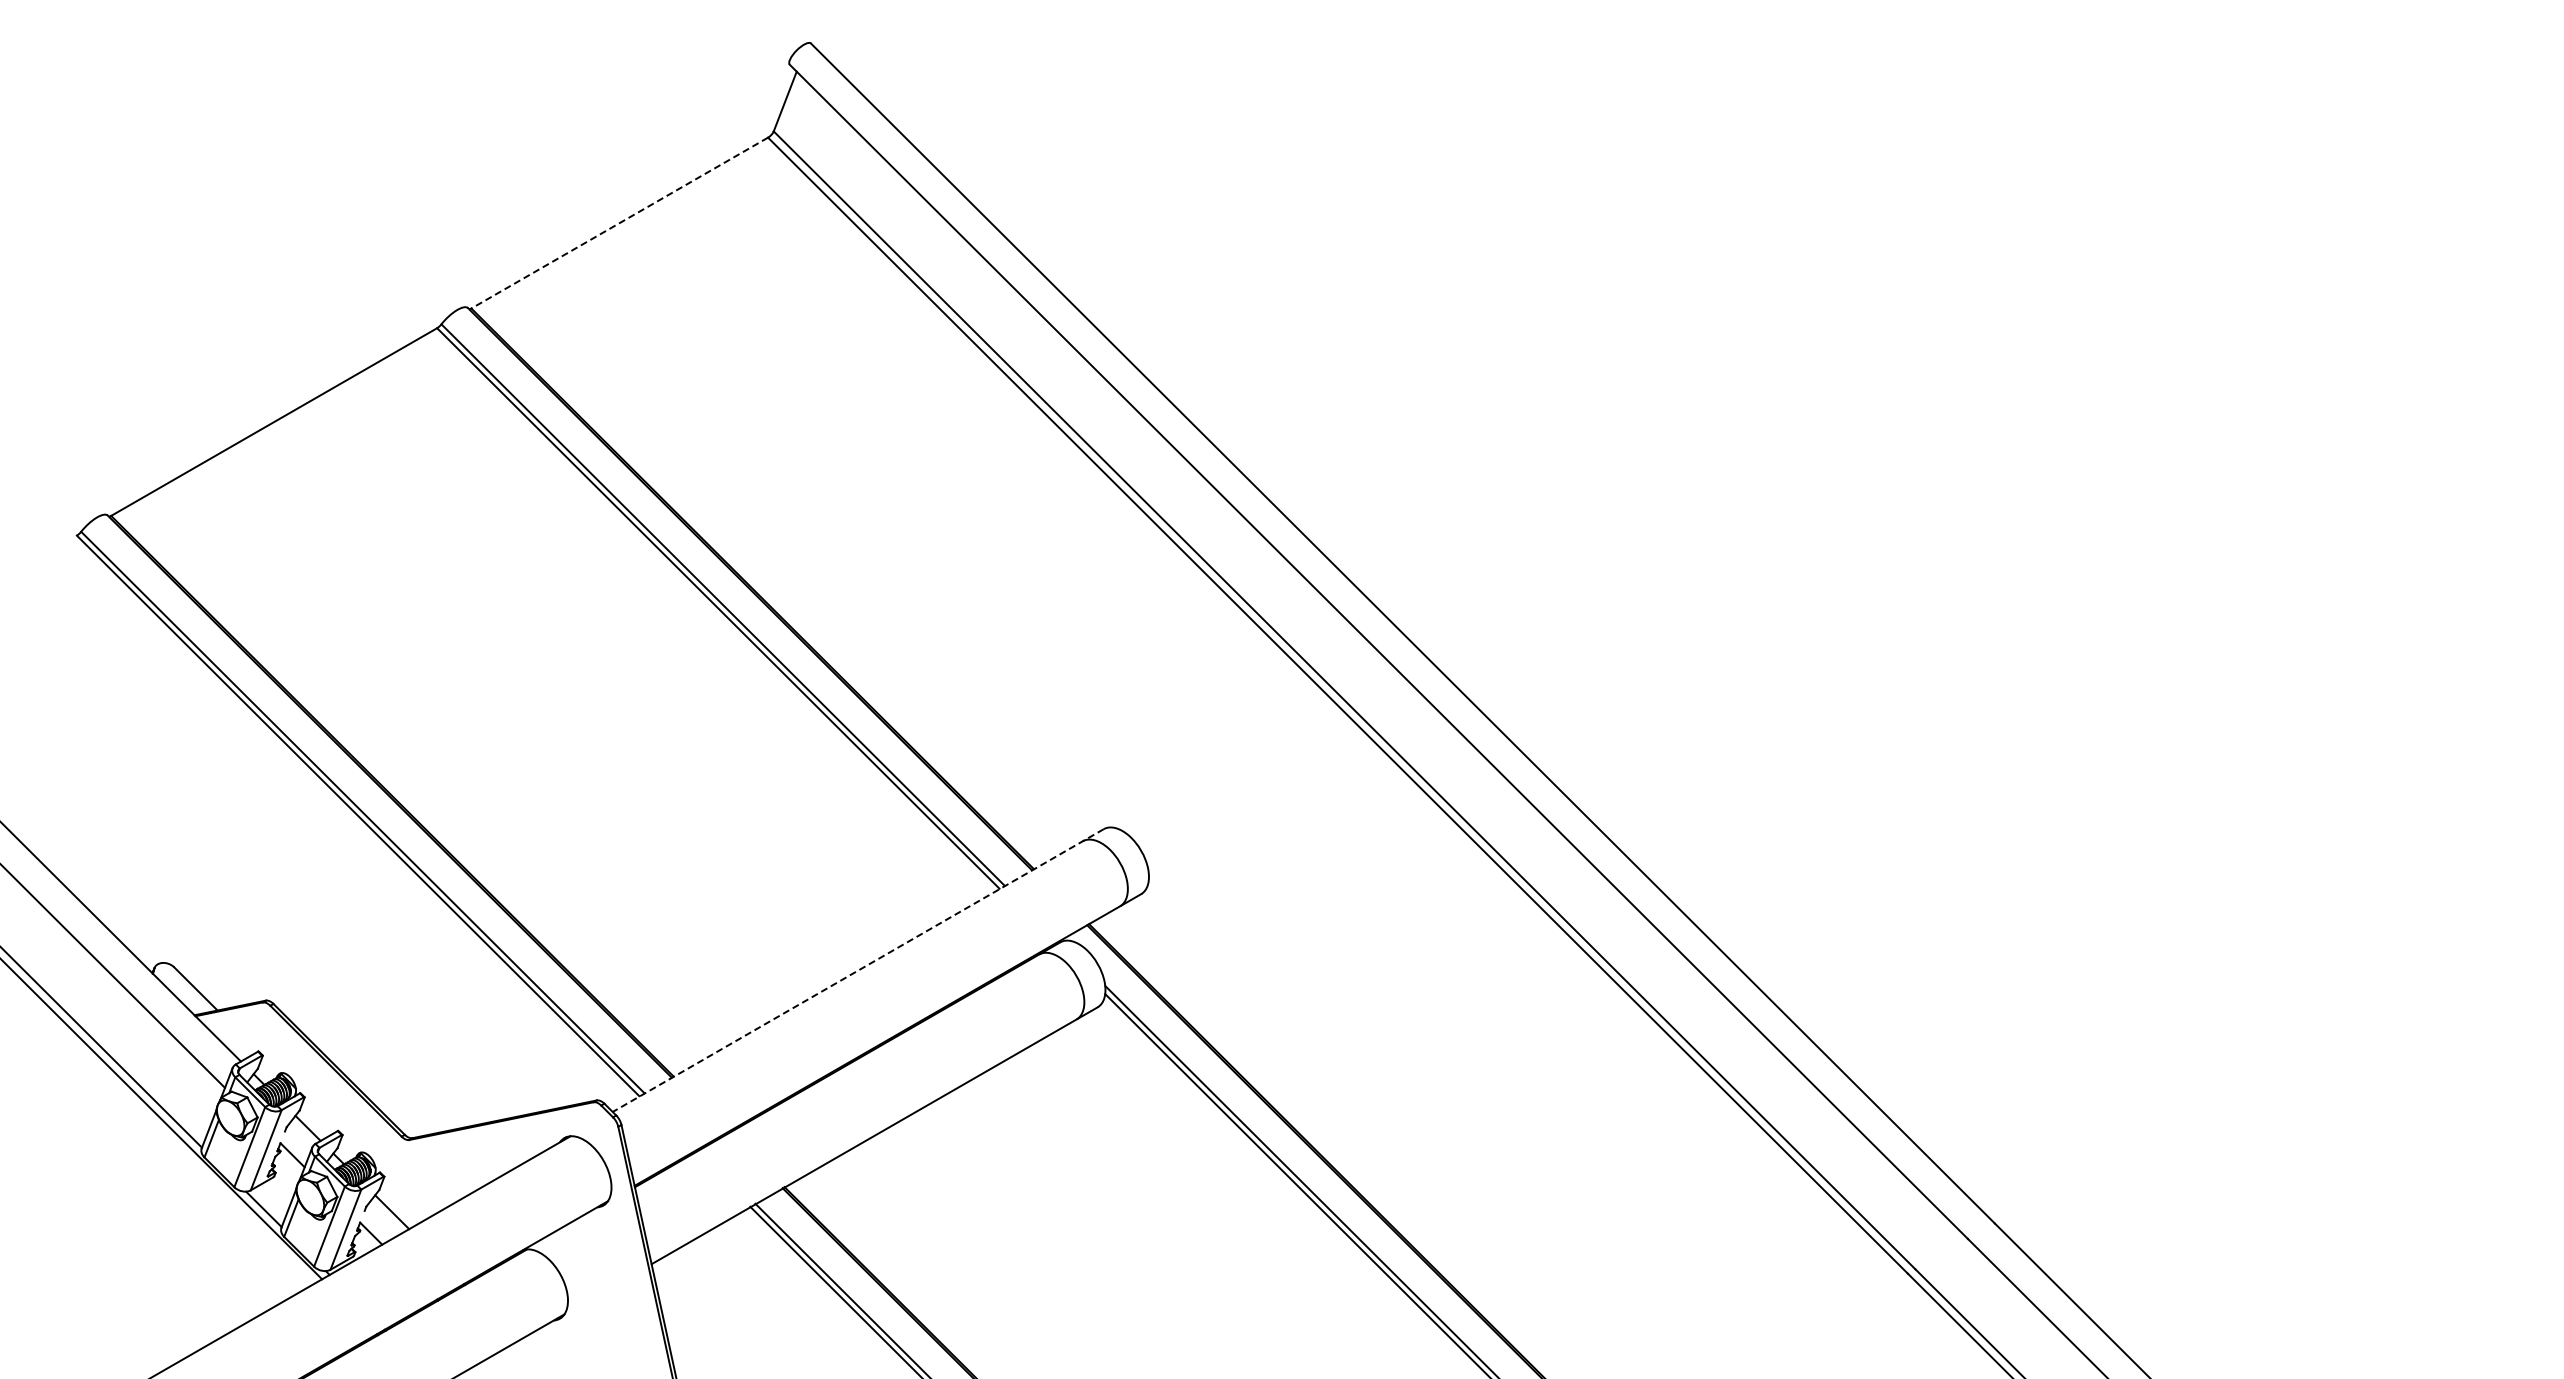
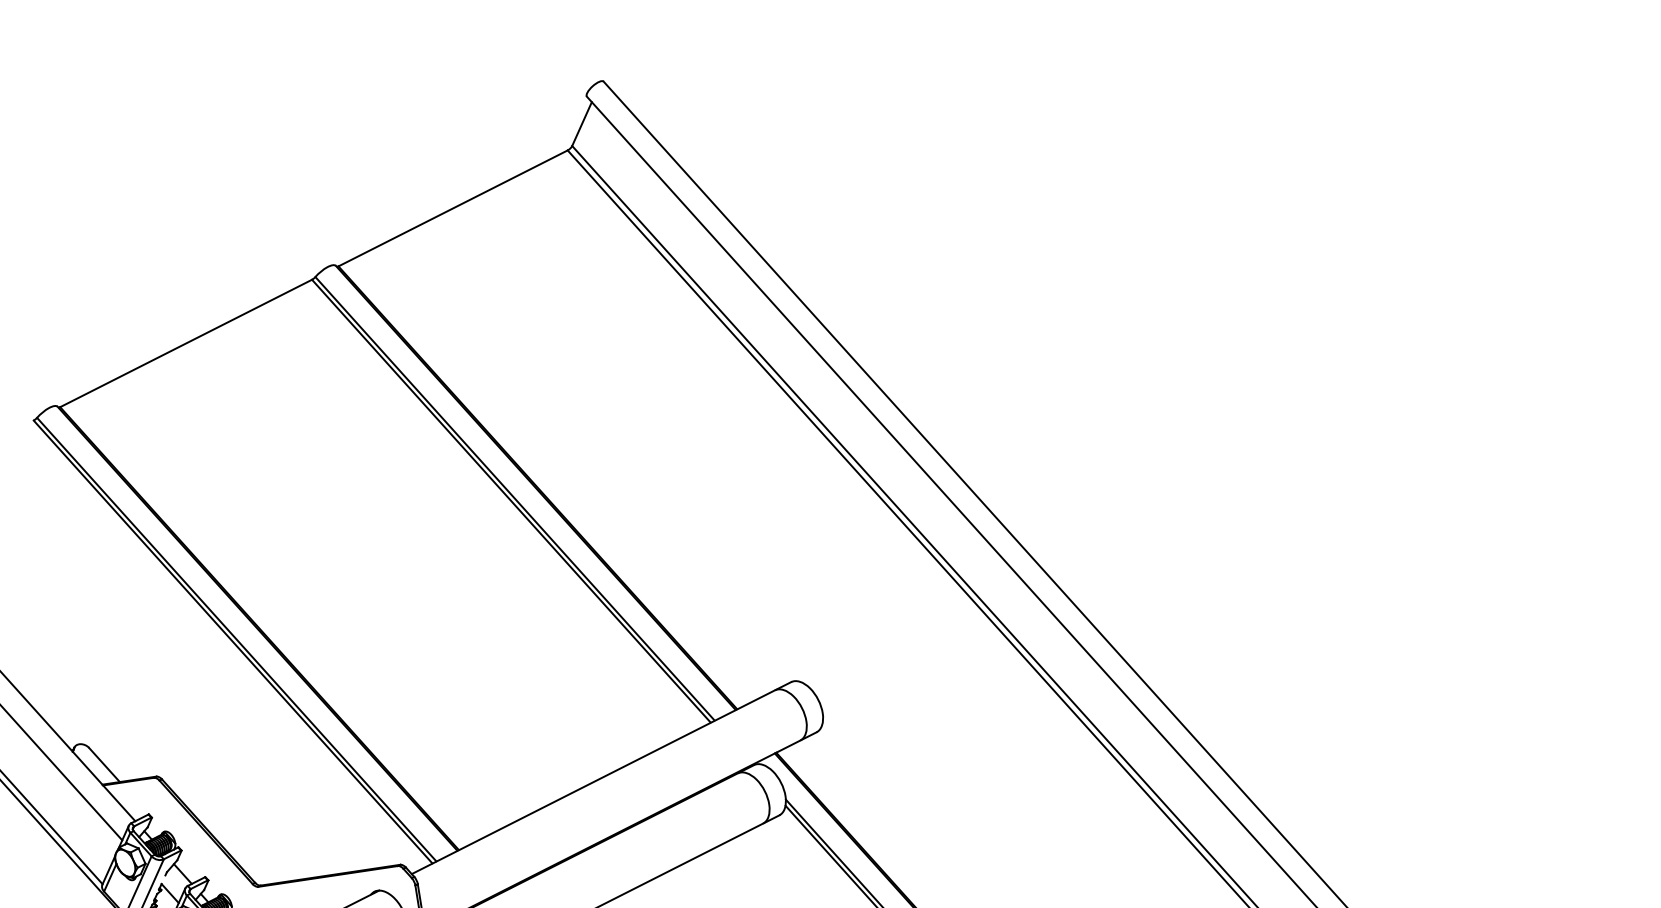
line: (619, 223) -> (452, 208), dashed -> solid
line: (857, 970) -> (600, 778), dashed -> solid

